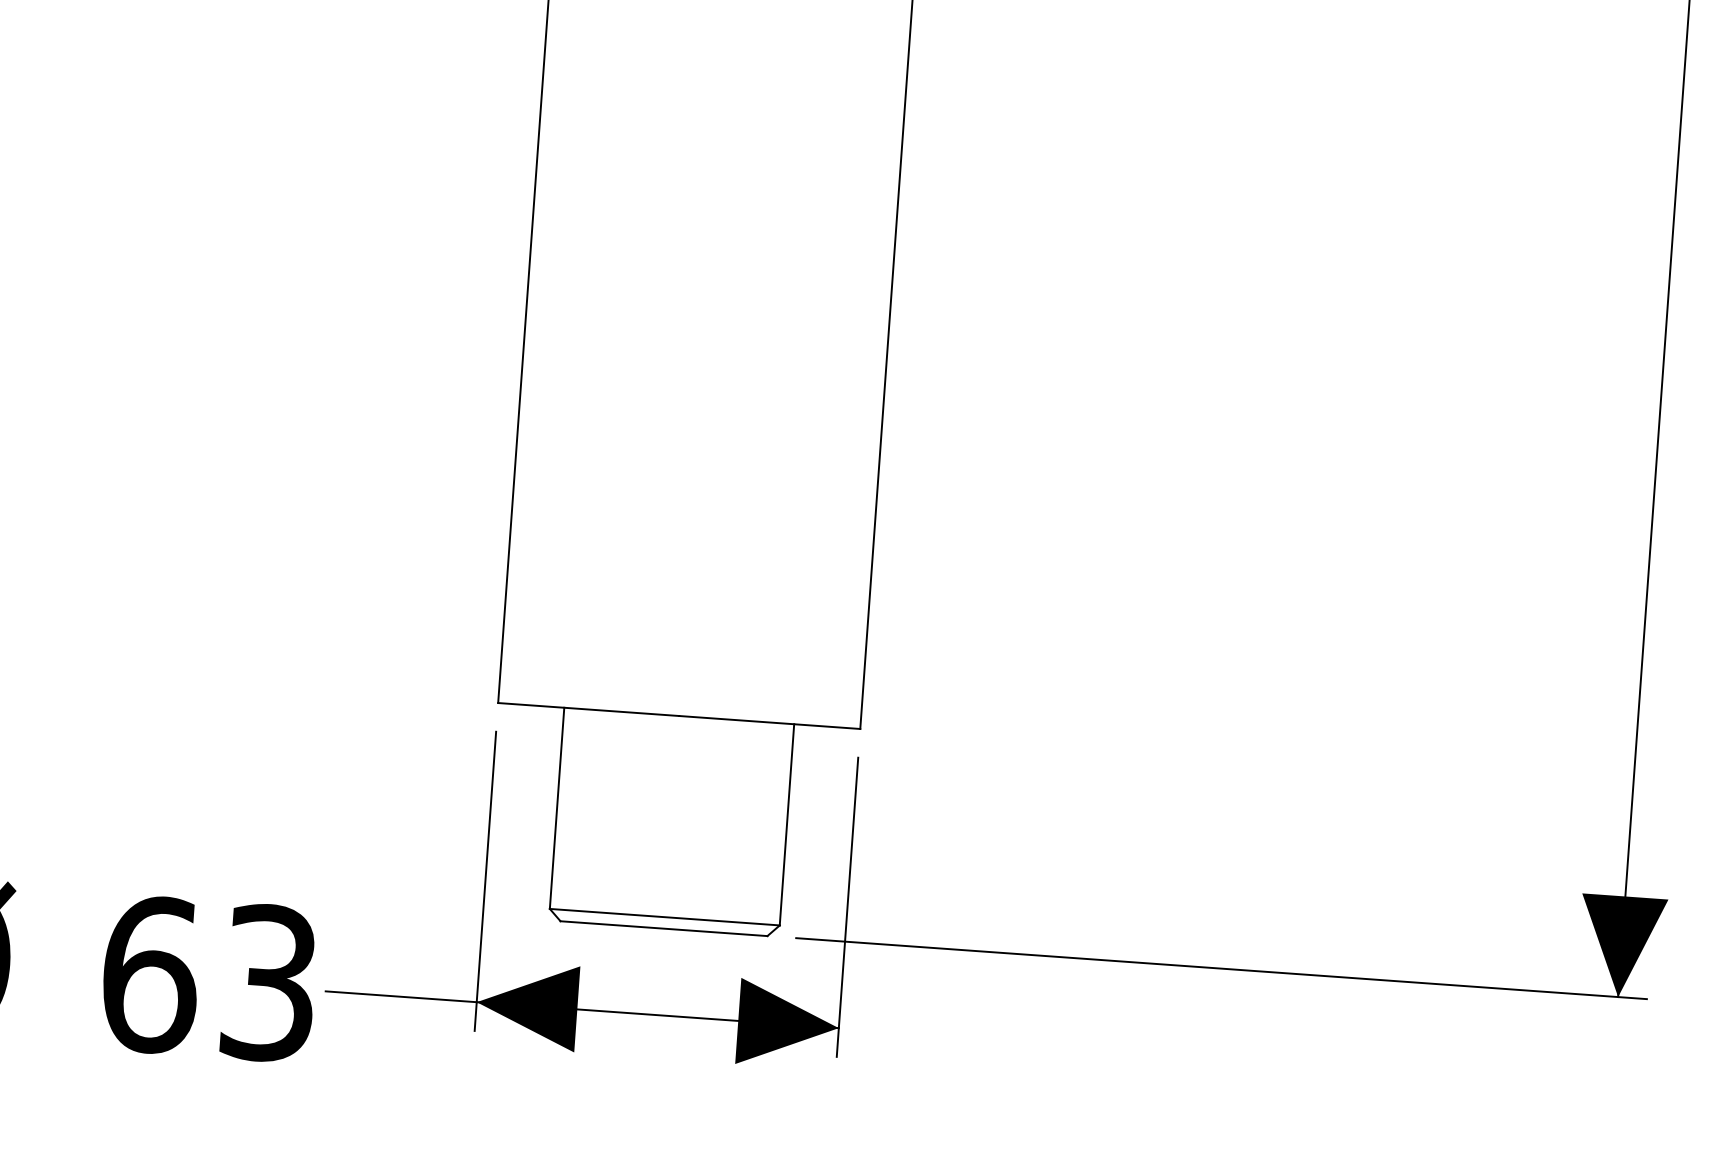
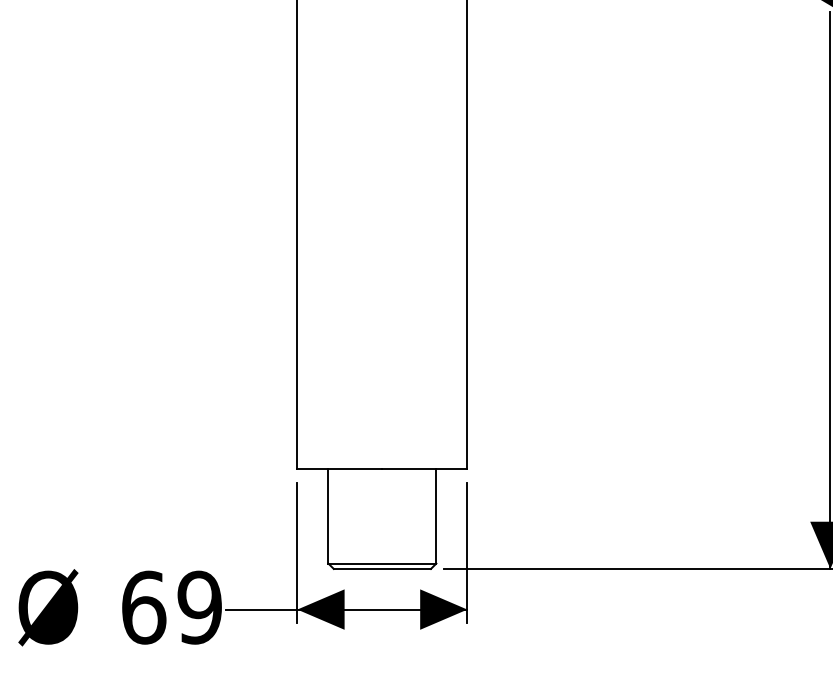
text: (268, 982) -> (199, 607), 63 -> 69

